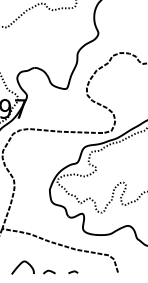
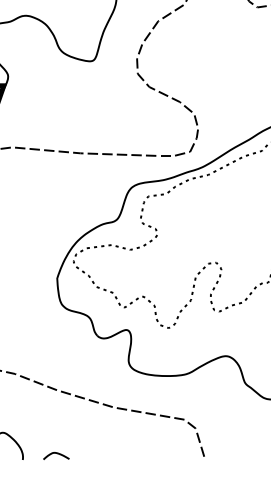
curve: (73, 271) -> (108, 454), removed

